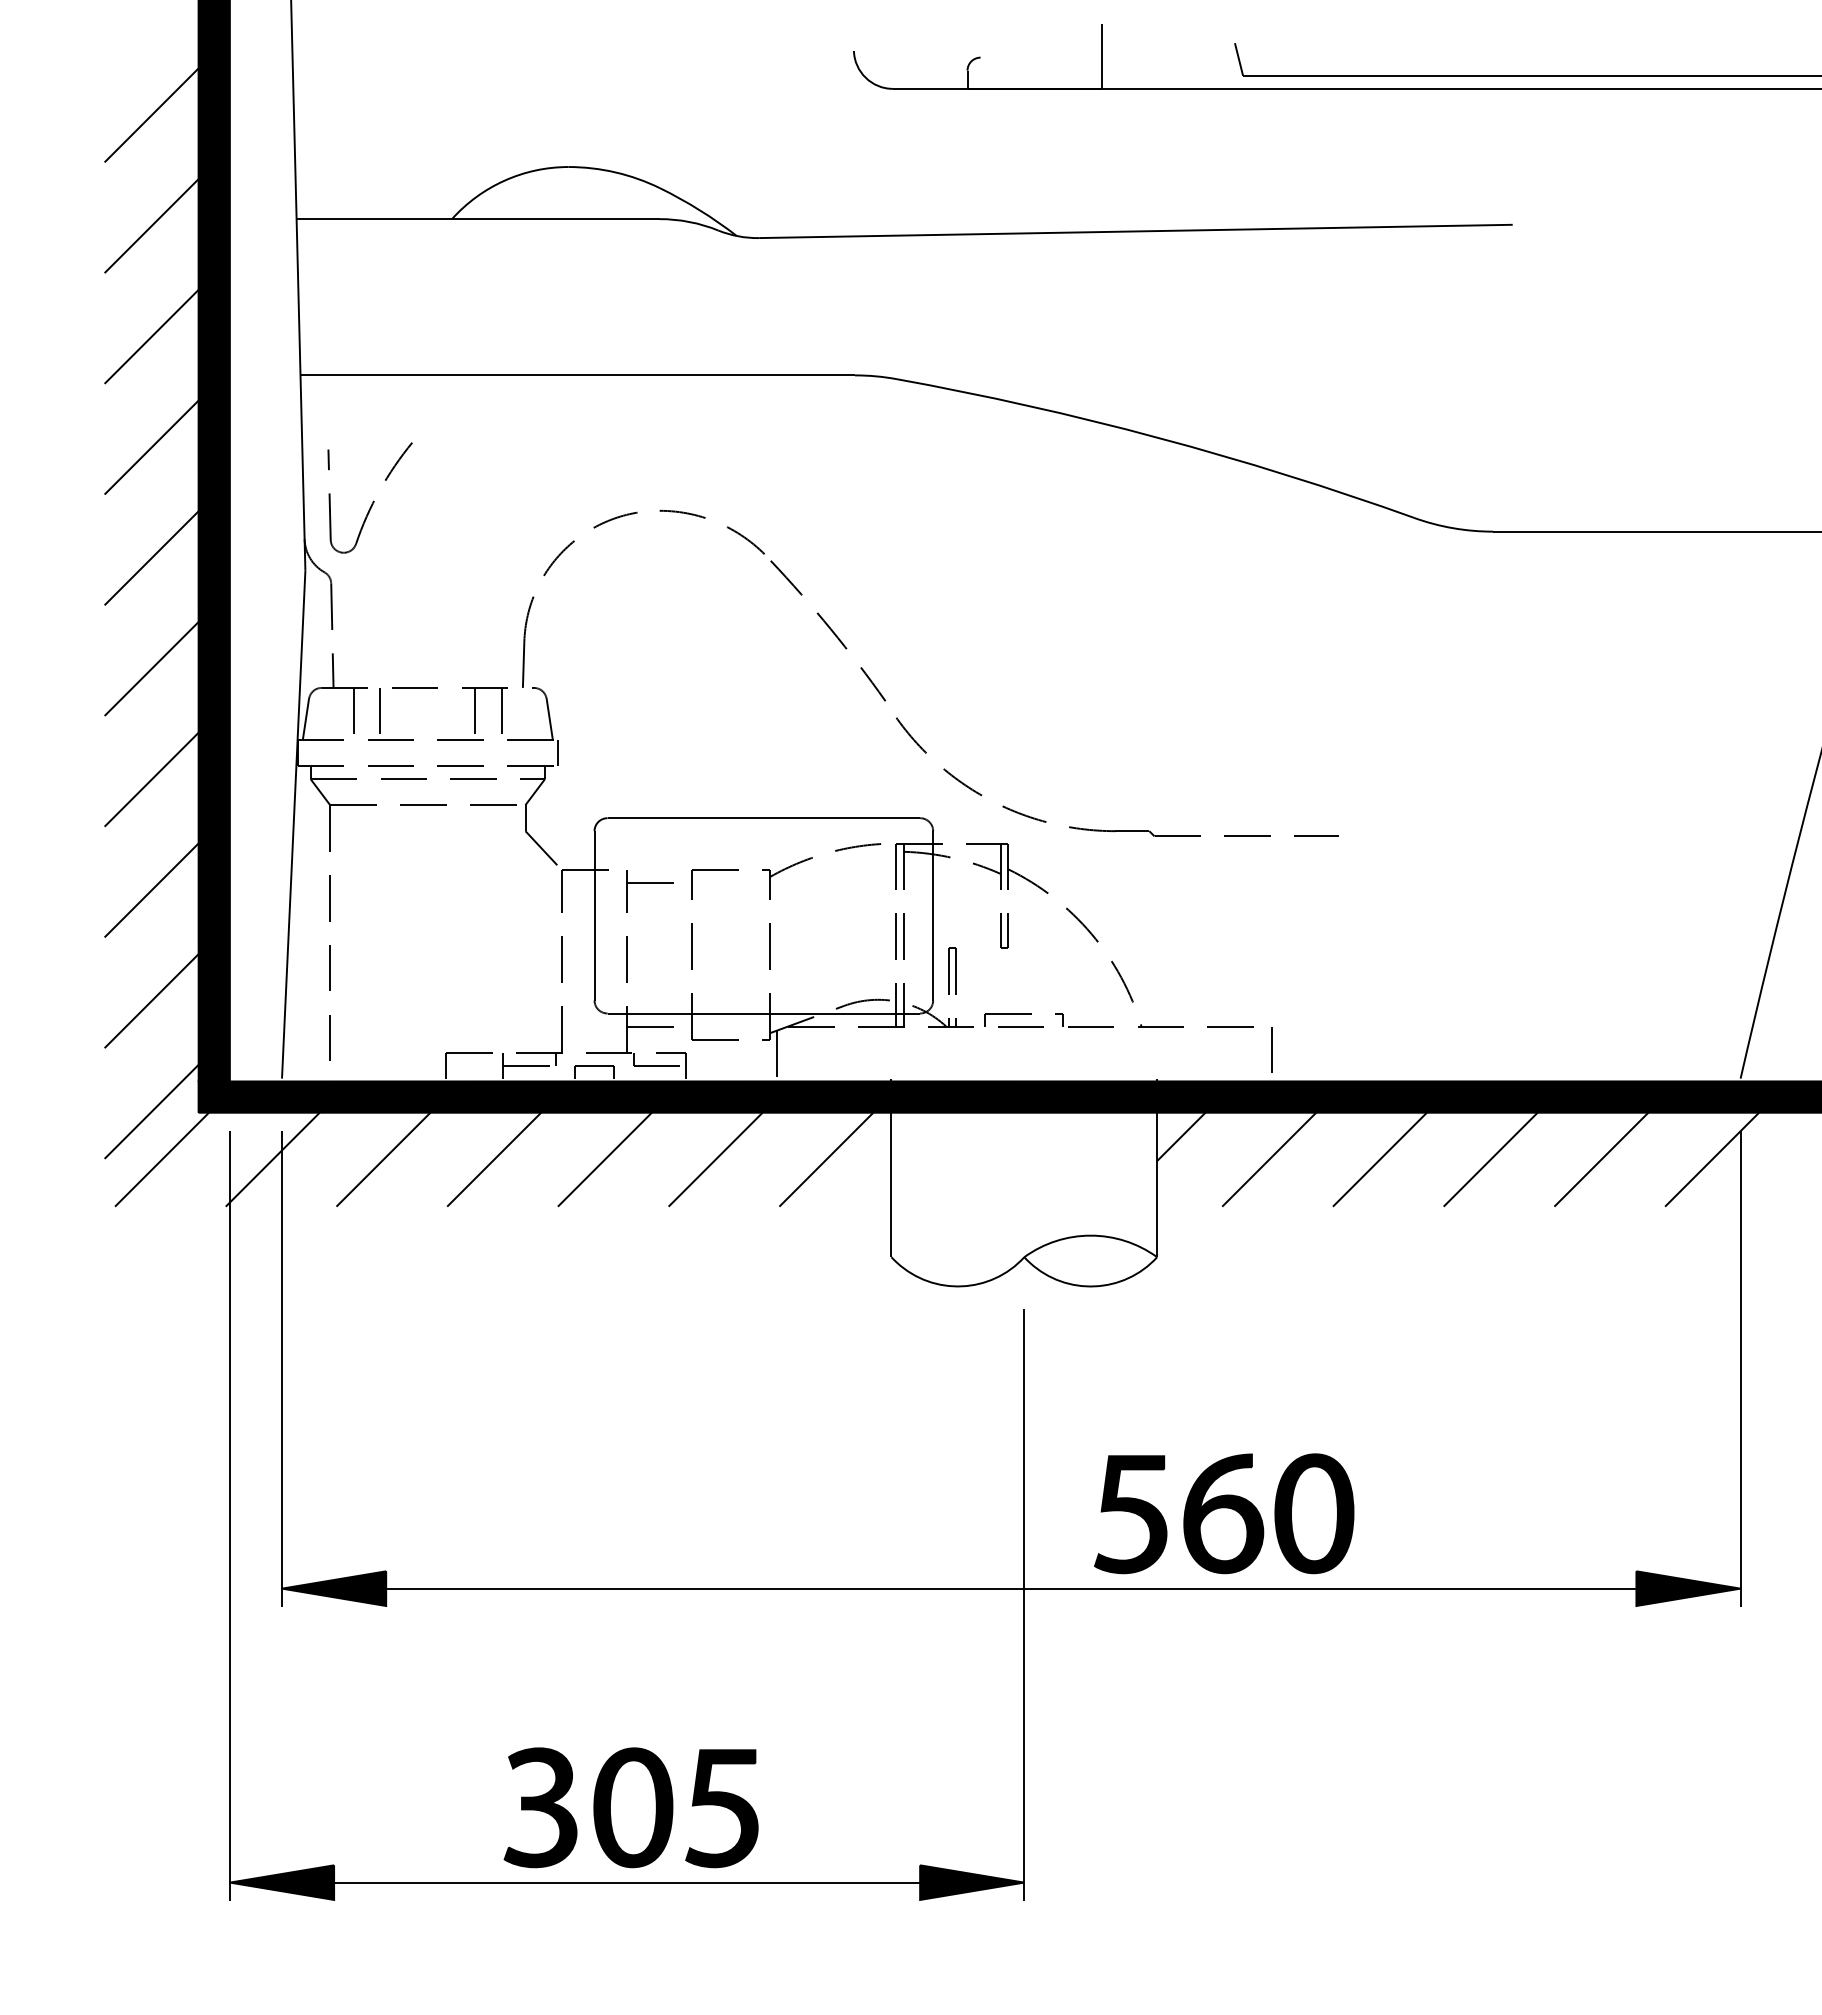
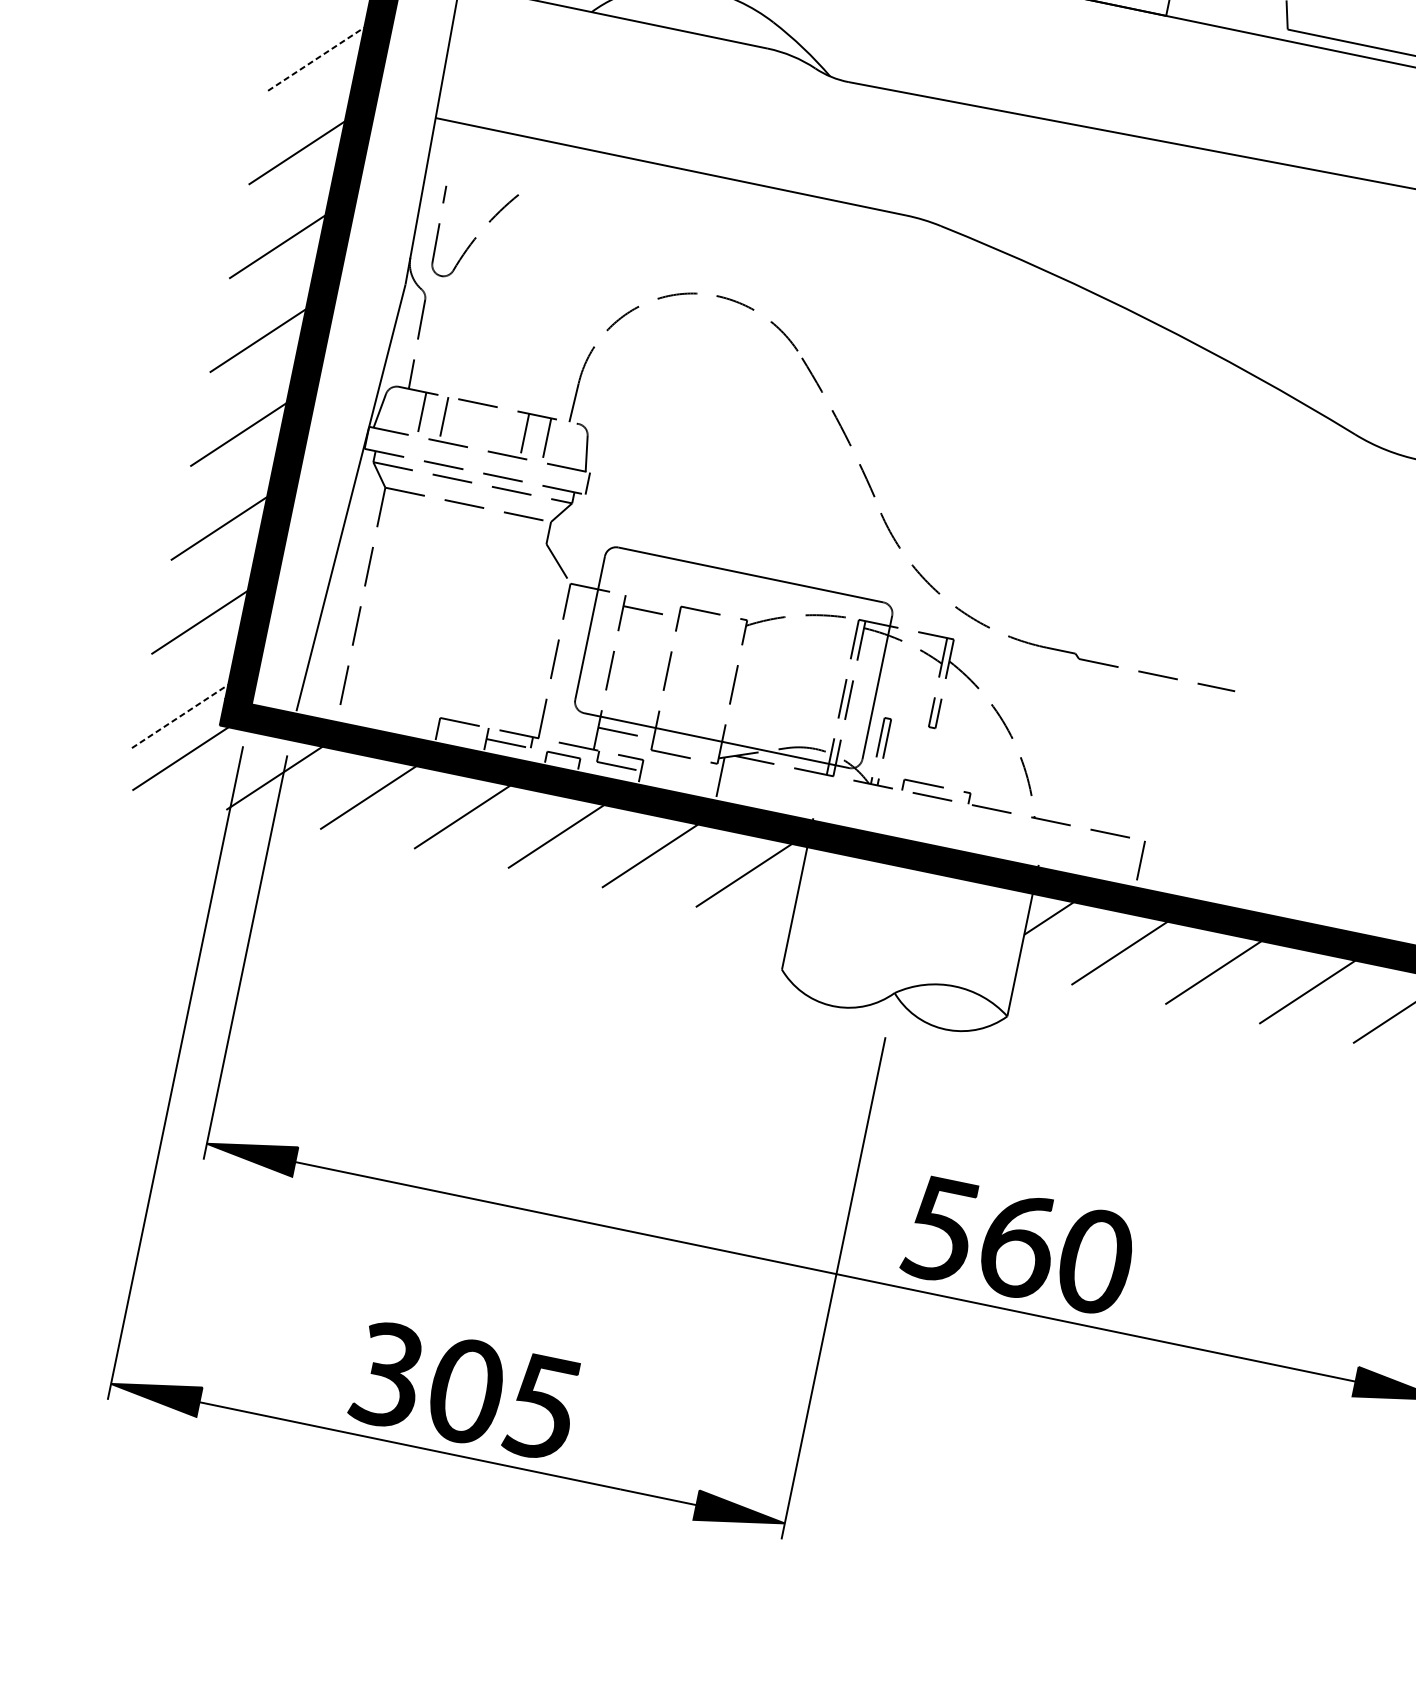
line: (151, 336) -> (316, 58), solid -> dashed
line: (151, 1111) -> (180, 716), solid -> dashed

